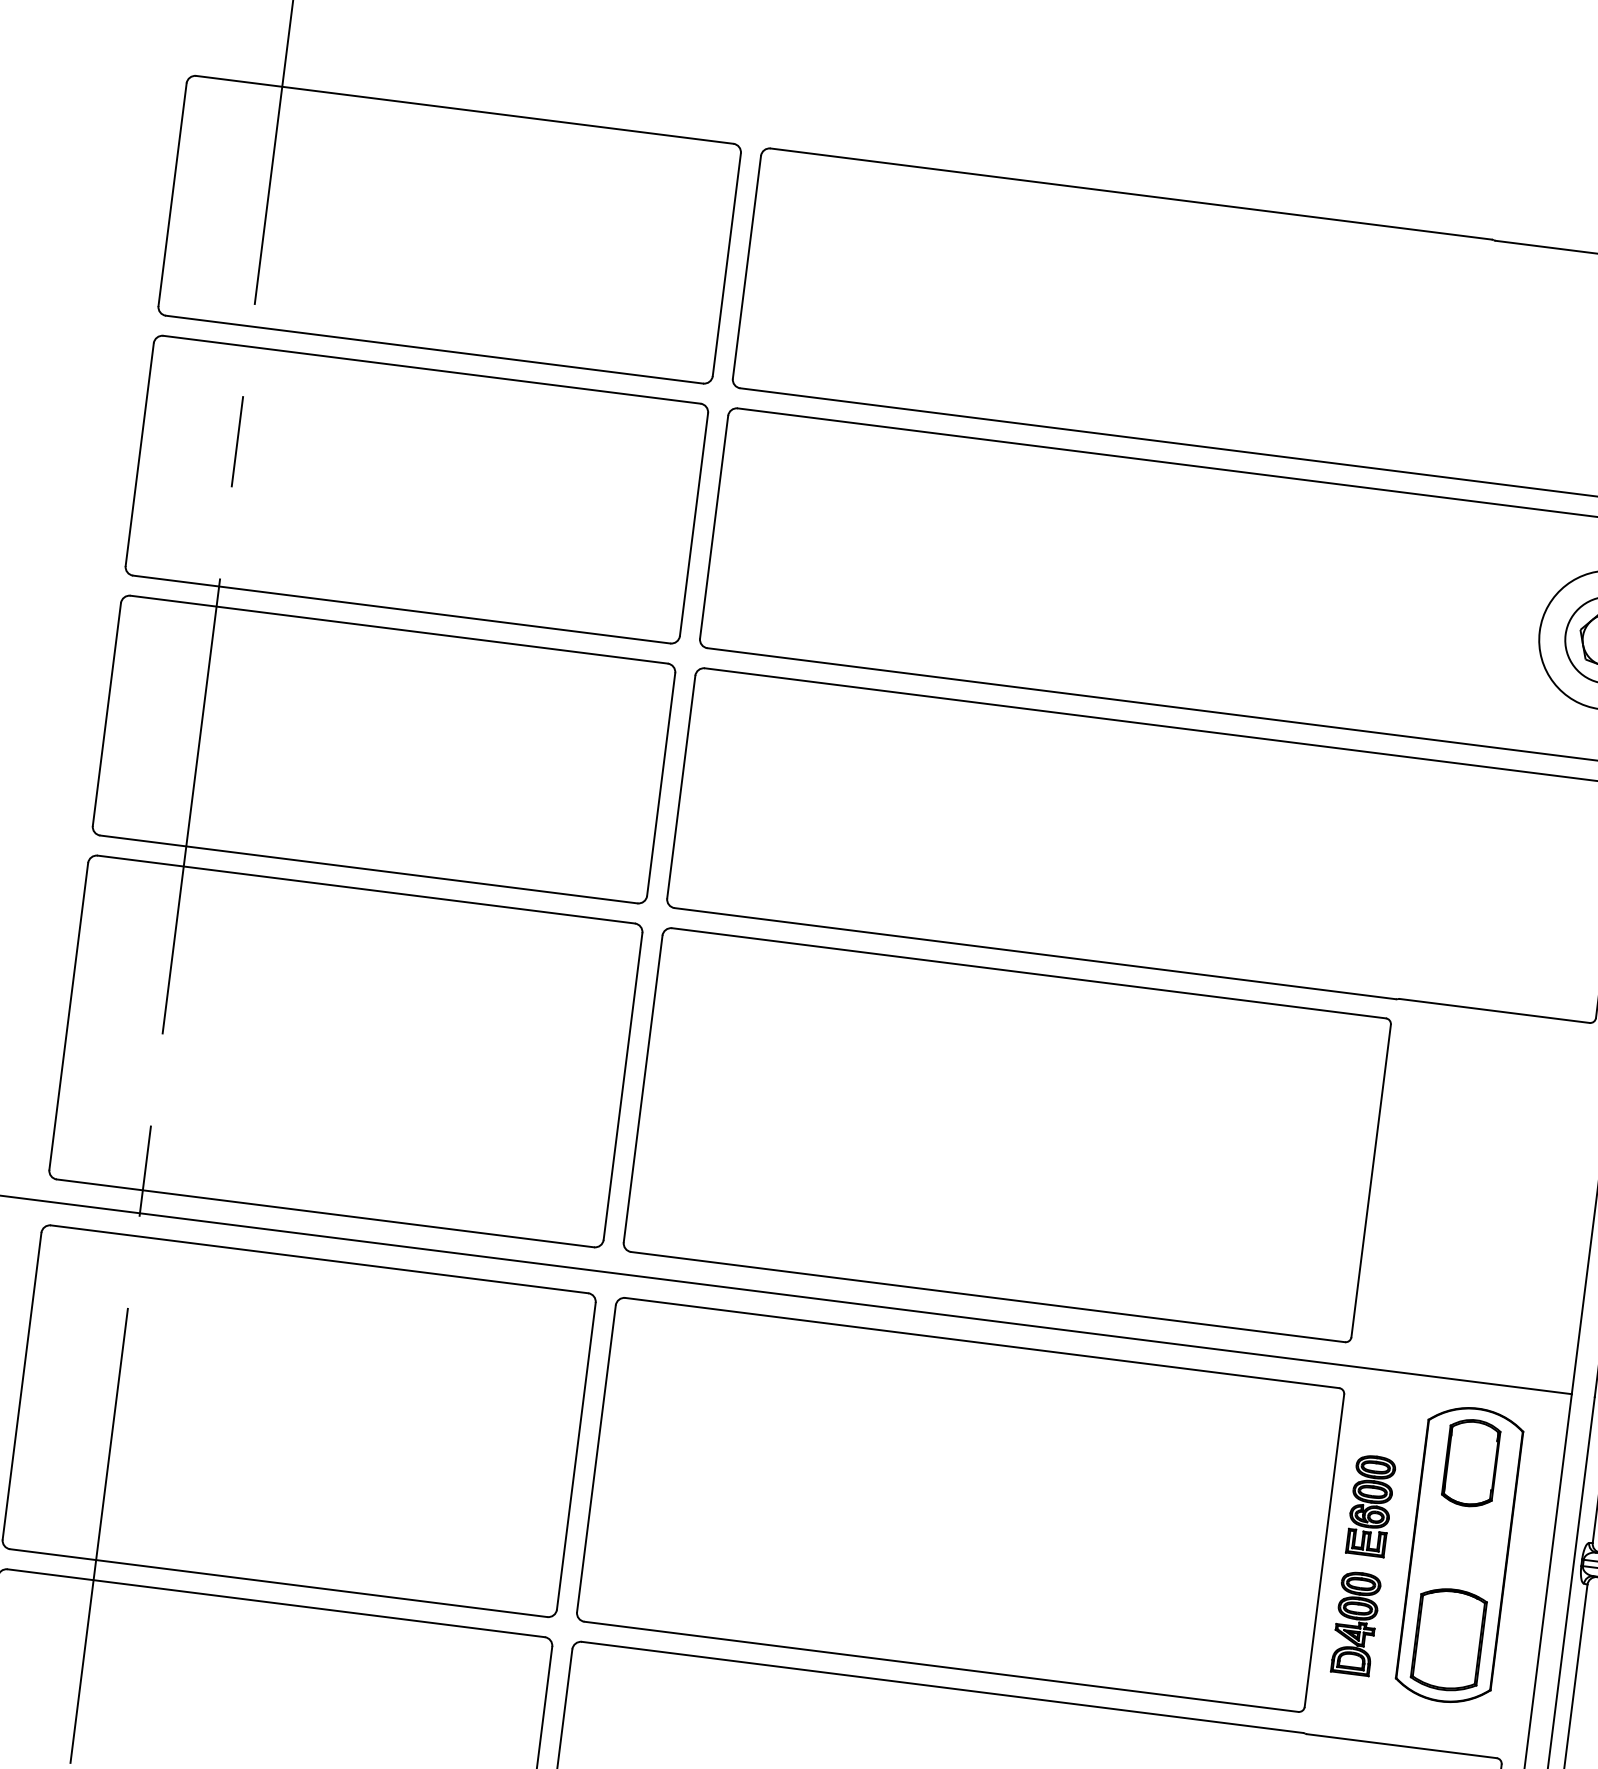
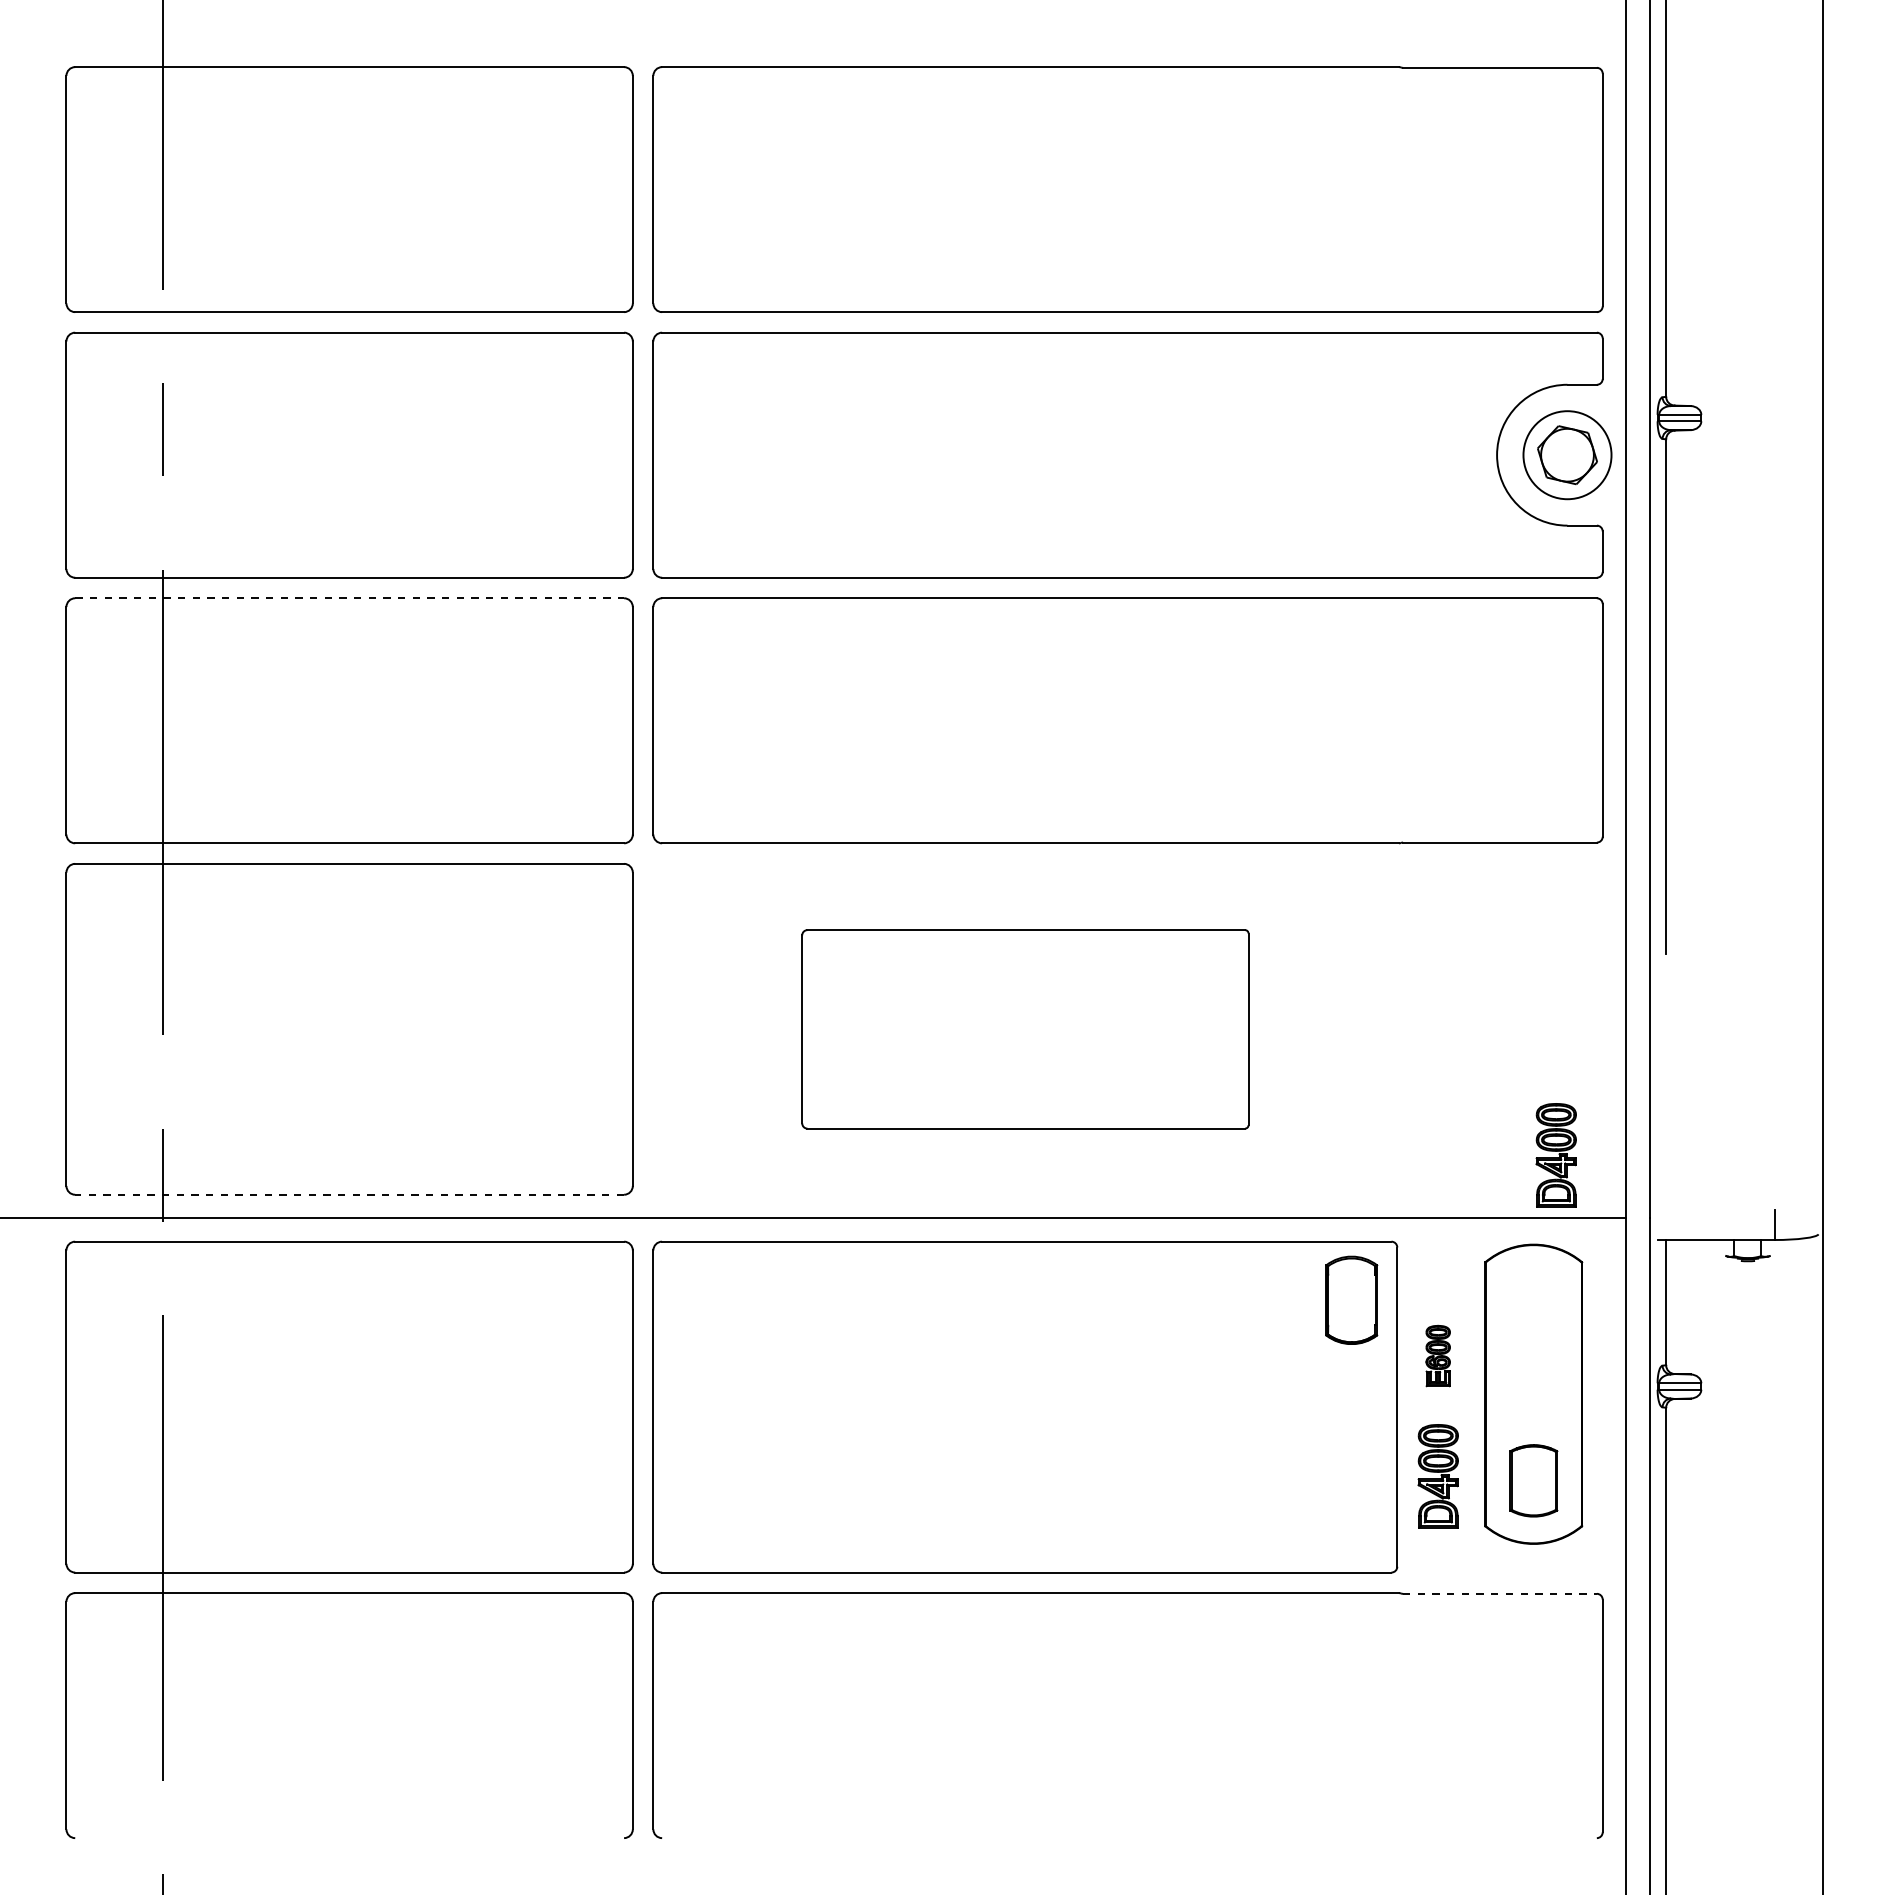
line: (400, 629) -> (350, 598), solid -> dashed
part: (1007, 1135) -> (1025, 1029), size x0.6
line: (325, 1213) -> (349, 1194), solid -> dashed
part: (1510, 1324) -> (1555, 1155), added
part: (1471, 1462) -> (1351, 1299), moved
part: (1370, 1505) -> (1437, 1355), size x0.6
part: (1448, 1639) -> (1533, 1480), size x0.7
line: (1402, 1745) -> (1500, 1593), solid -> dashed

